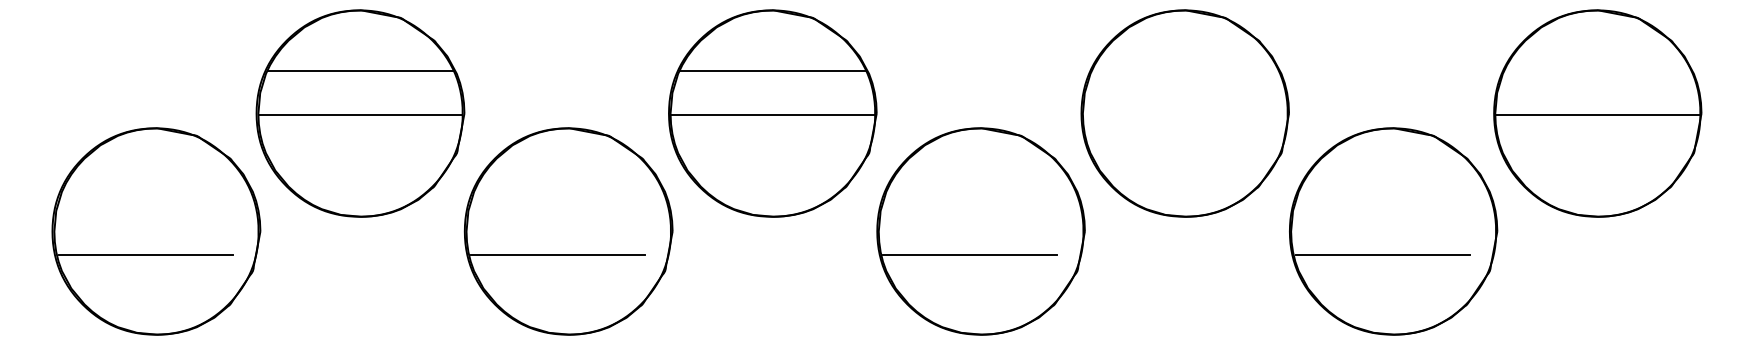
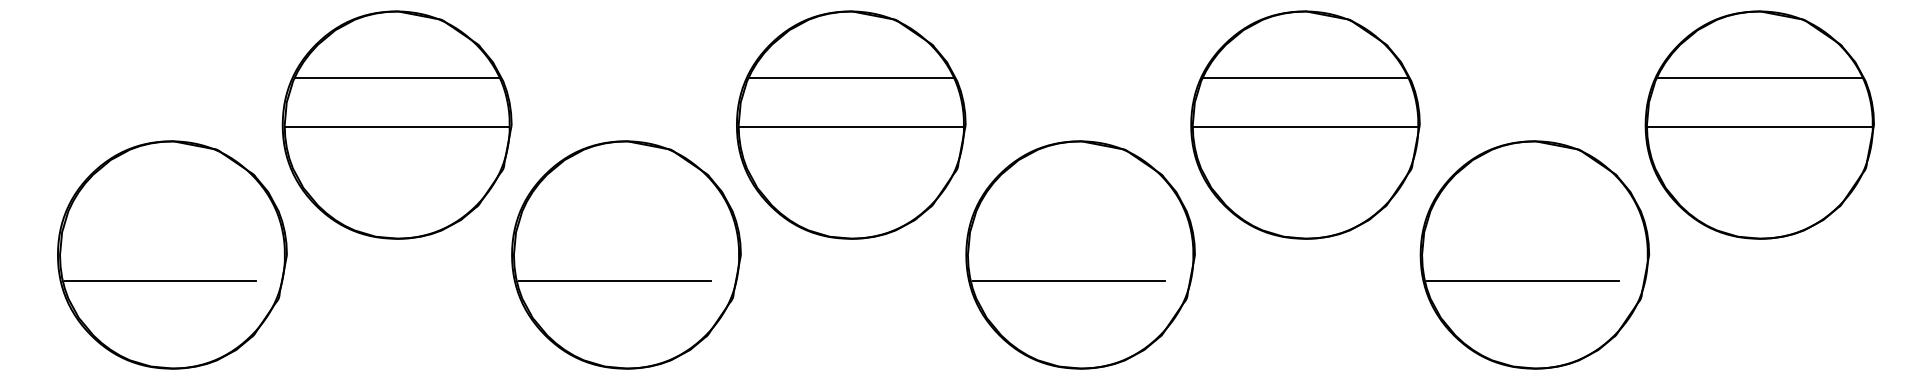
line: (1185, 71) -> (1305, 78), added
line: (1597, 71) -> (1759, 78), added
line: (1185, 114) -> (1305, 126), added

